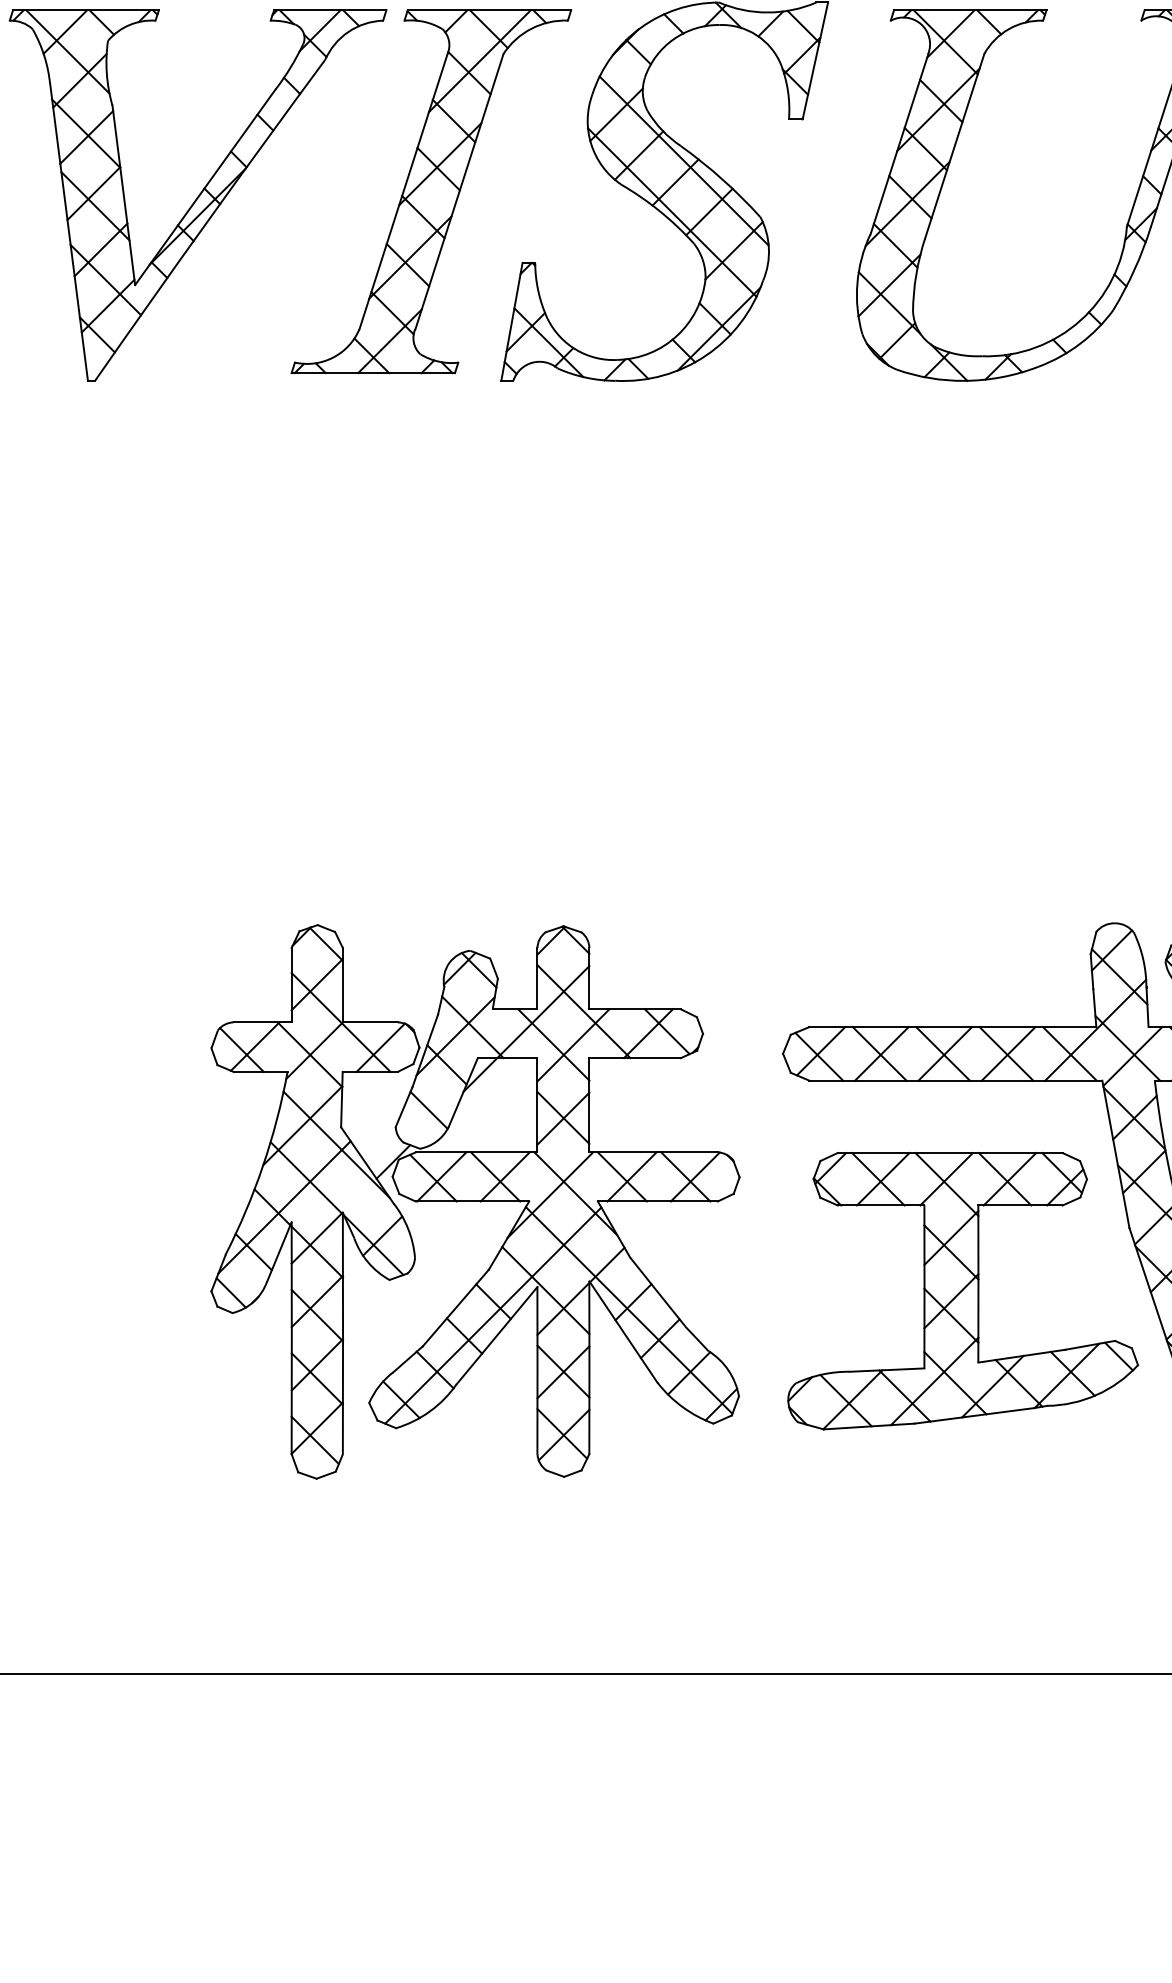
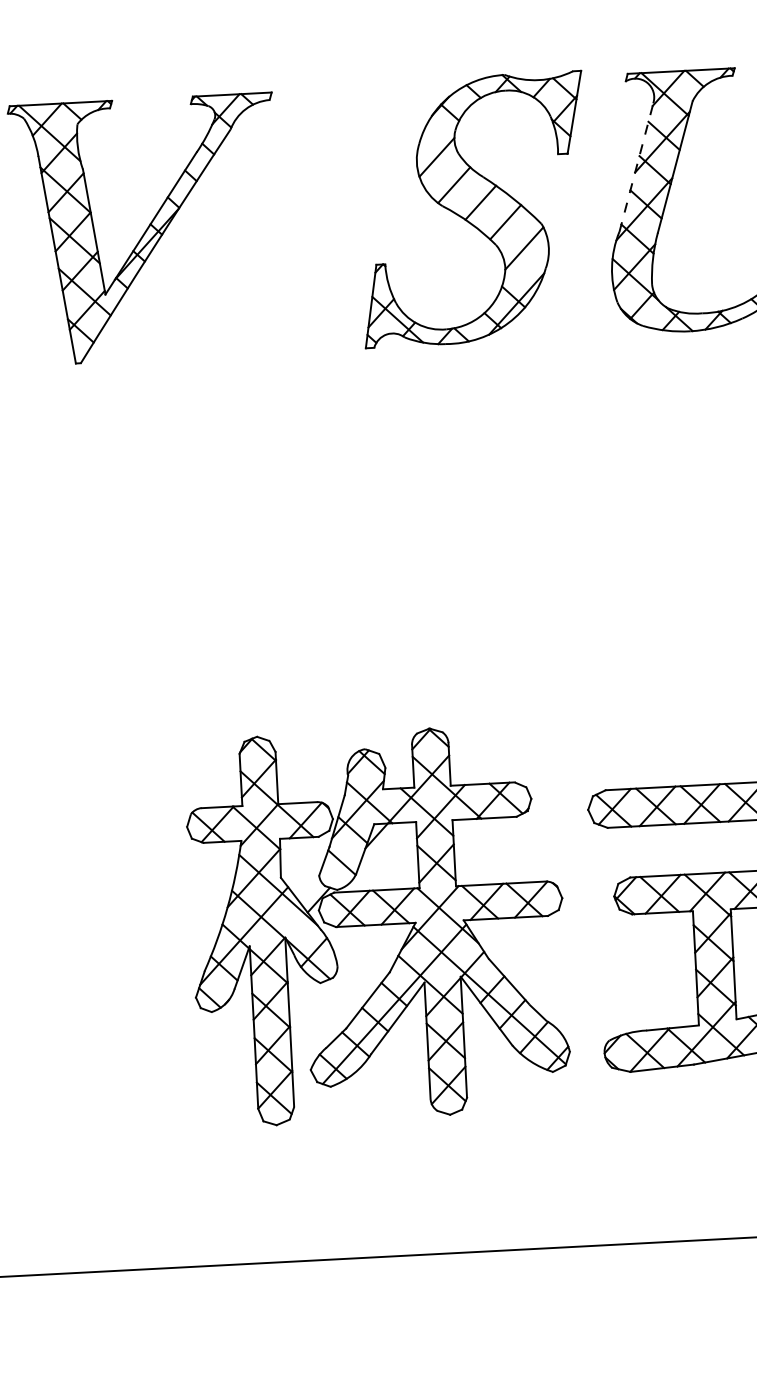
line: (899, 144) -> (636, 167), solid -> dashed
line: (683, 160) -> (485, 187), removed
part: (431, 191) -> (309, 218), removed
line: (671, 212) -> (479, 223), removed

